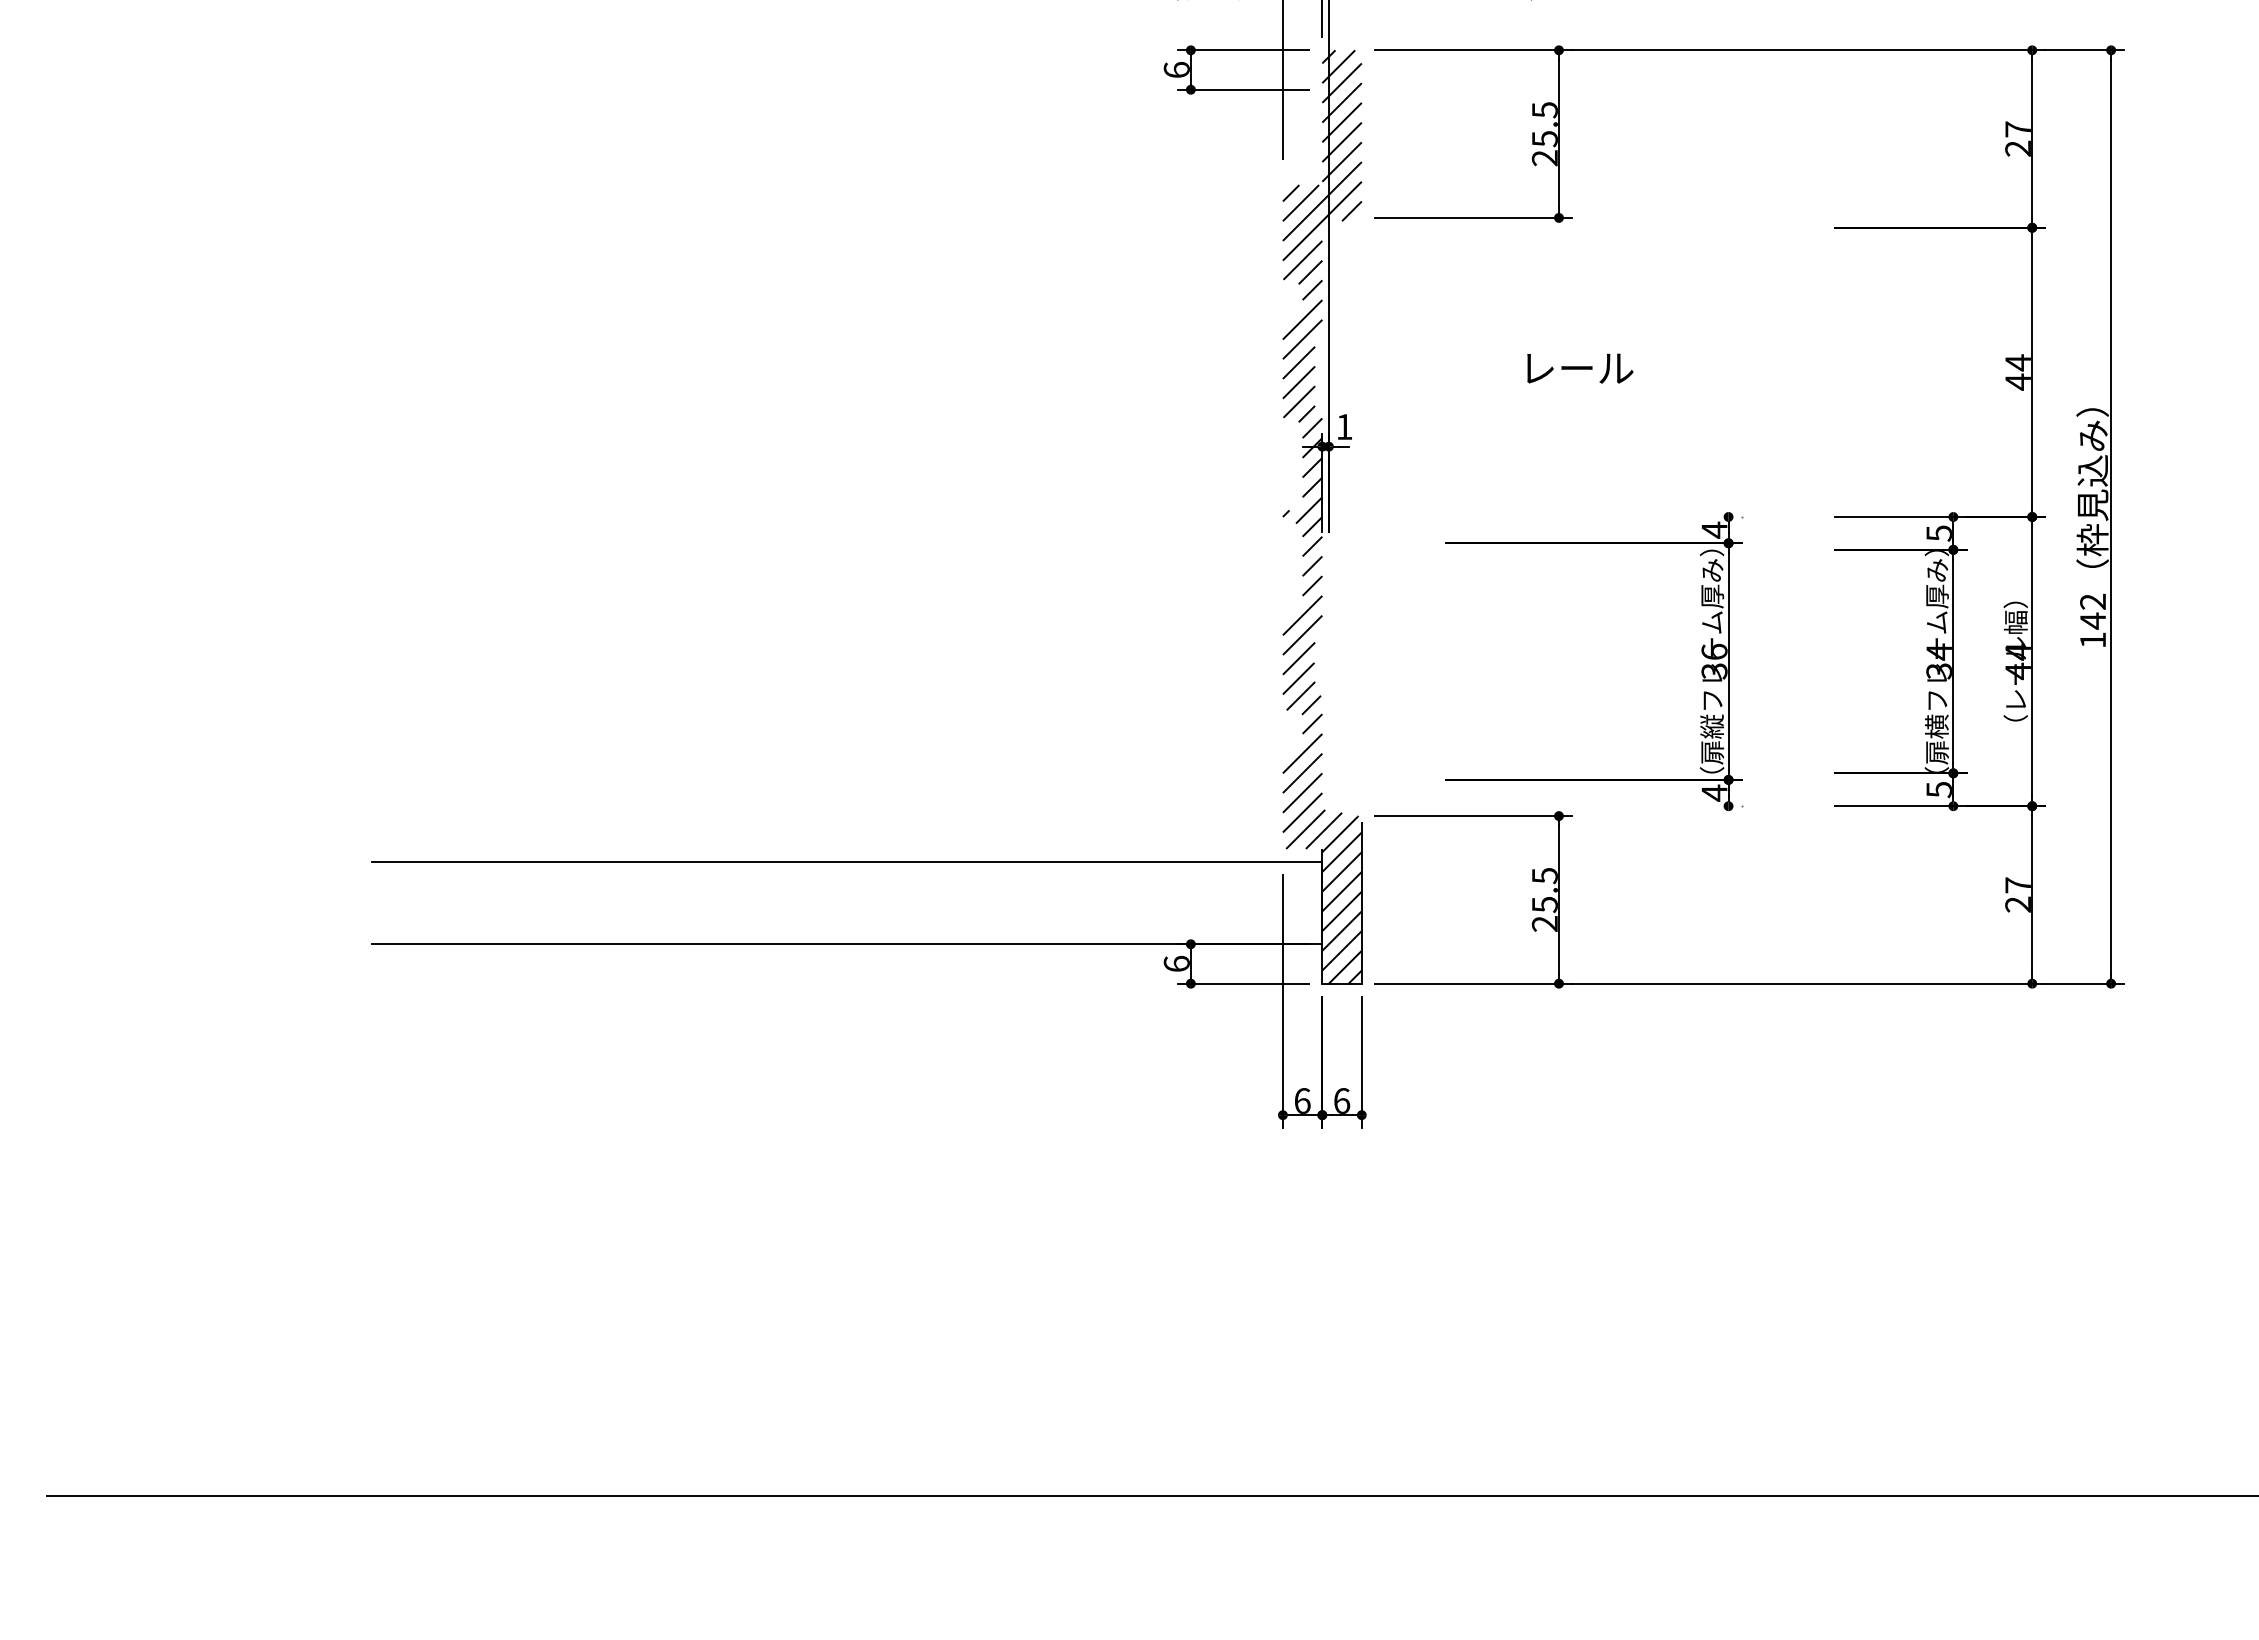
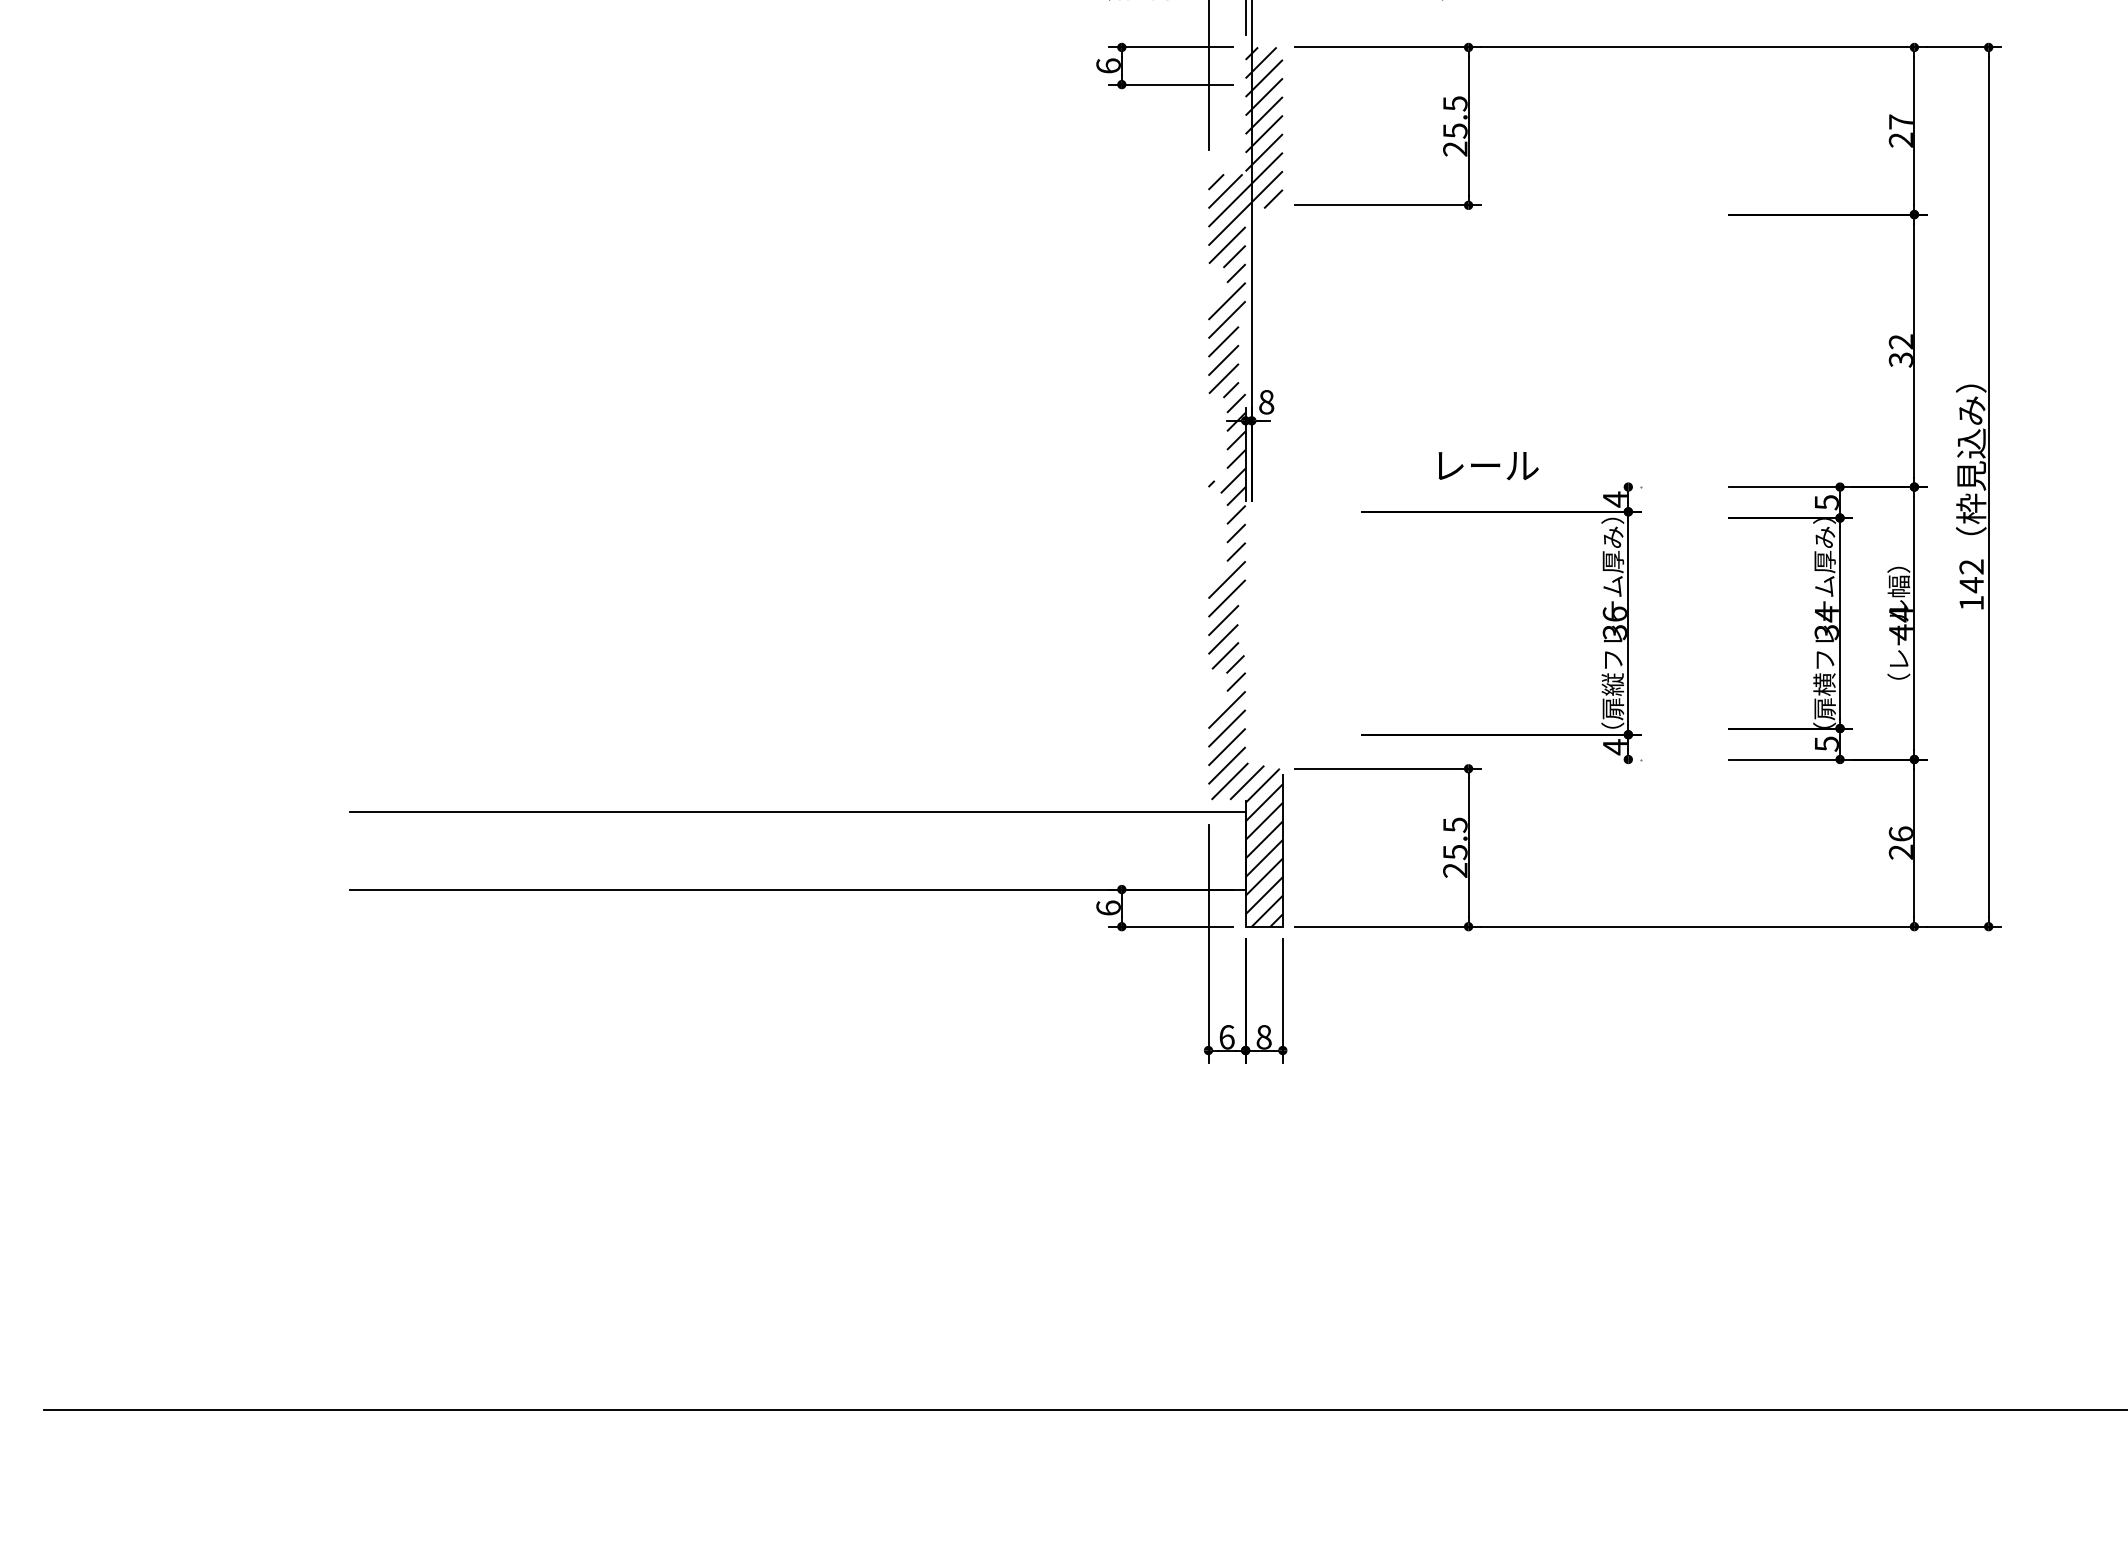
text: (1580, 368) -> (1488, 465), moved
text: (2017, 372) -> (1900, 350), 44 -> 32
text: (1344, 427) -> (1266, 402), 1 -> 8
text: (2017, 885) -> (1900, 834), 27 -> 26
text: (1342, 1100) -> (1264, 1036), 6 -> 8

